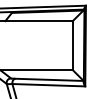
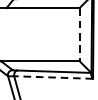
line: (72, 46) -> (79, 35), solid -> dashed
line: (48, 85) -> (53, 77), solid -> dashed

